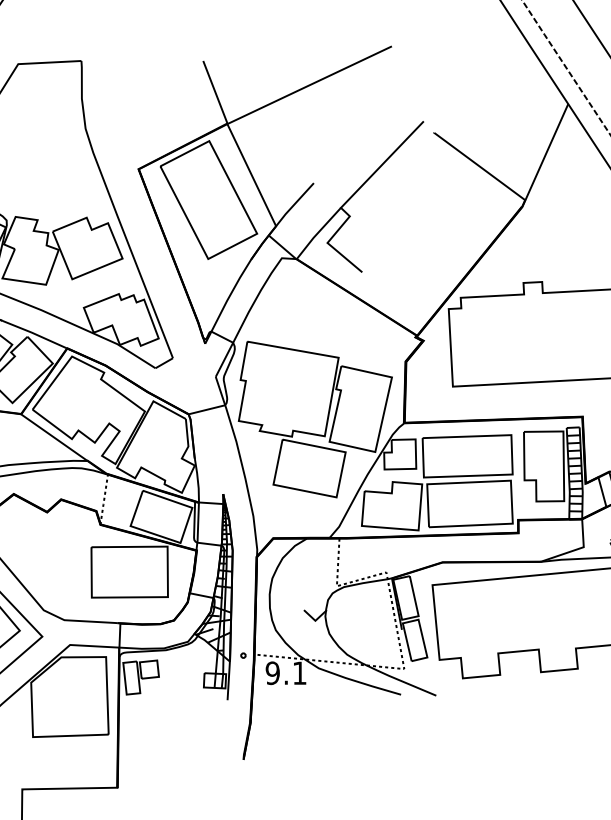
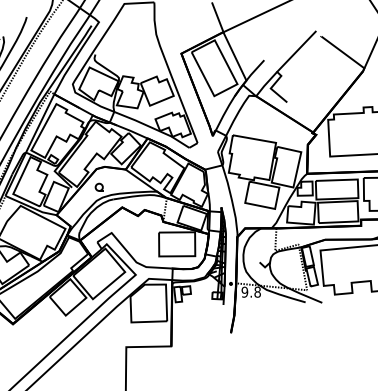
text: (299, 671) -> (257, 291), 9.1 -> 9.8

